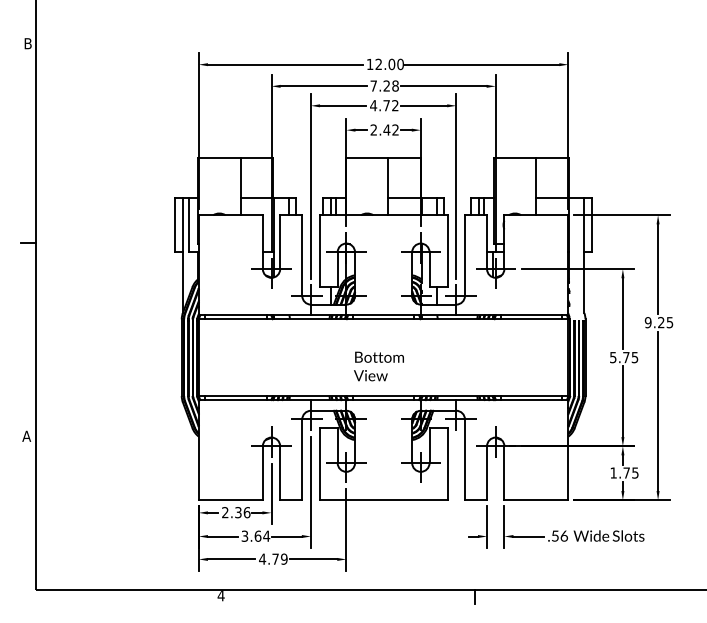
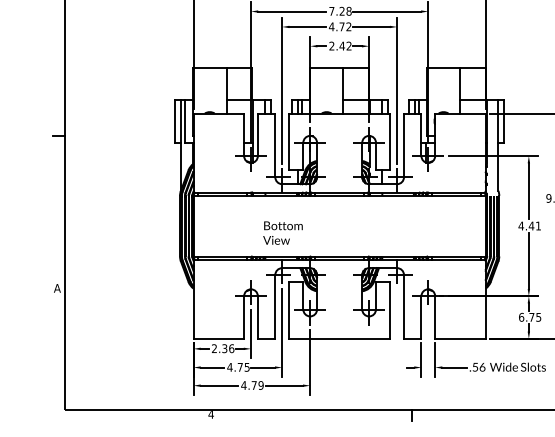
text: (623, 357) -> (529, 226), 5.75 -> 4.41
text: (378, 366) -> (282, 233), moved
text: (613, 472) -> (521, 316), 1.75 -> 6.75
text: (255, 535) -> (238, 366), 3.64 -> 4.75

